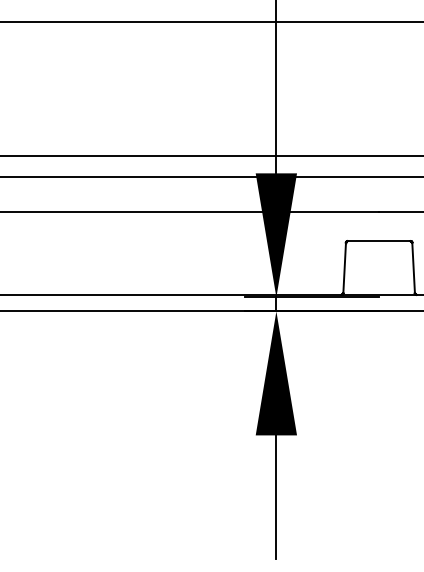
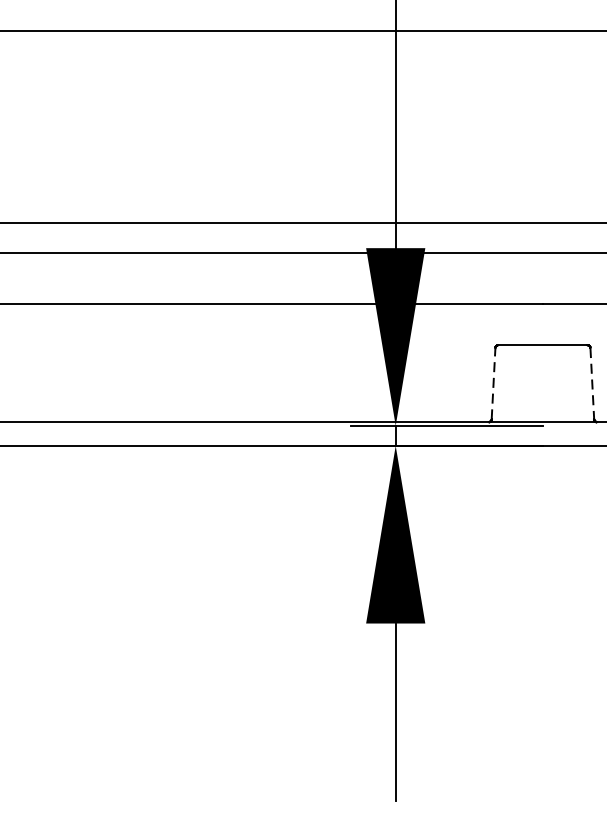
line: (344, 267) -> (493, 382), solid -> dashed
line: (413, 267) -> (592, 382), solid -> dashed

